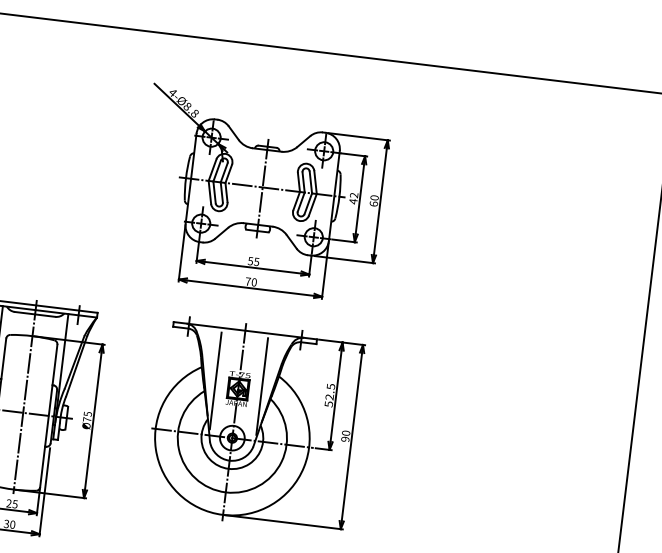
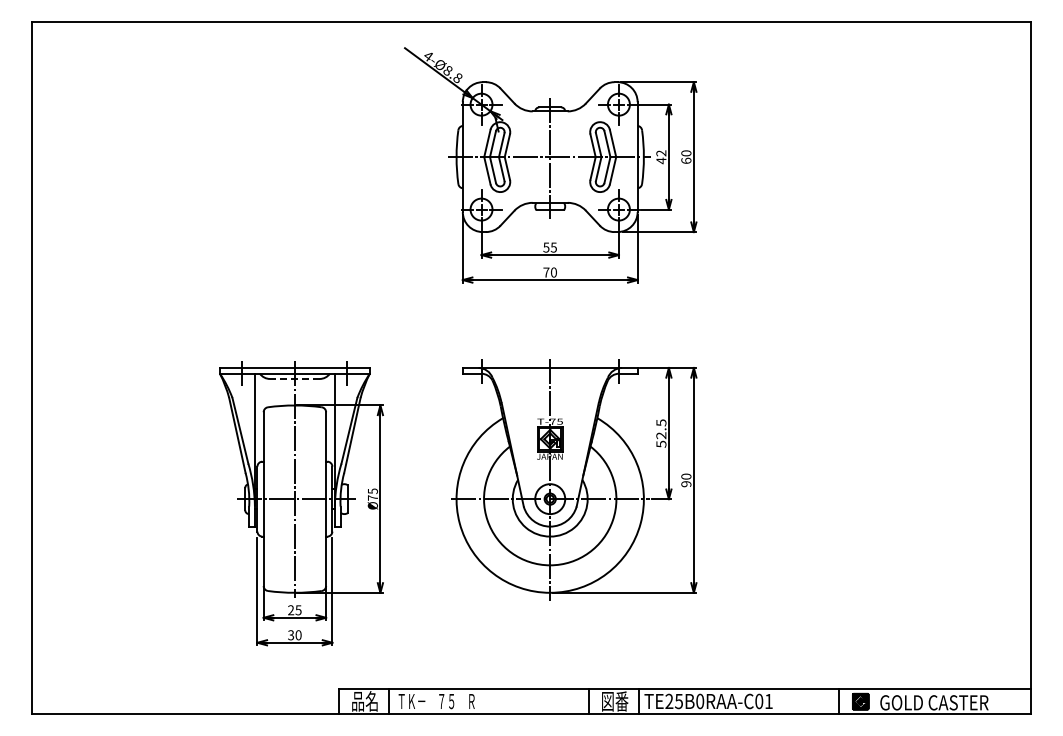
part: (262, 194) -> (550, 165), moved
line: (34, 313) -> (294, 378), solid -> dashed
line: (215, 380) -> (521, 432), removed
line: (262, 386) -> (578, 432), removed

